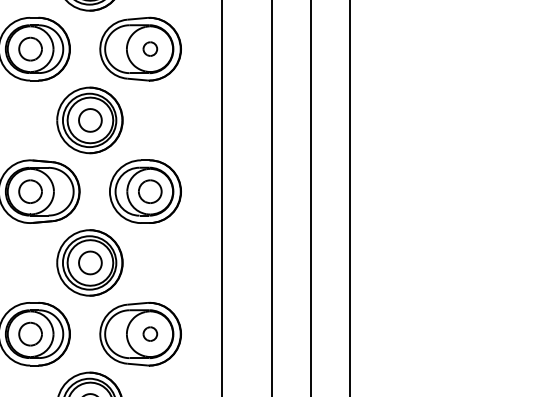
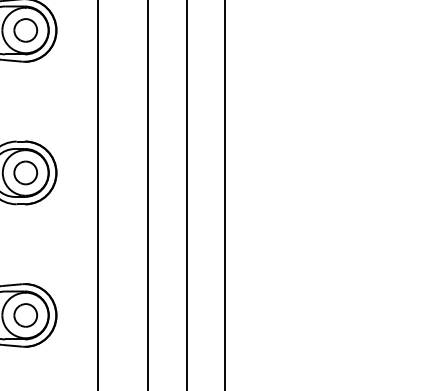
part: (150, 48) -> (25, 29), size x1.67
part: (150, 333) -> (25, 314), size x1.67

